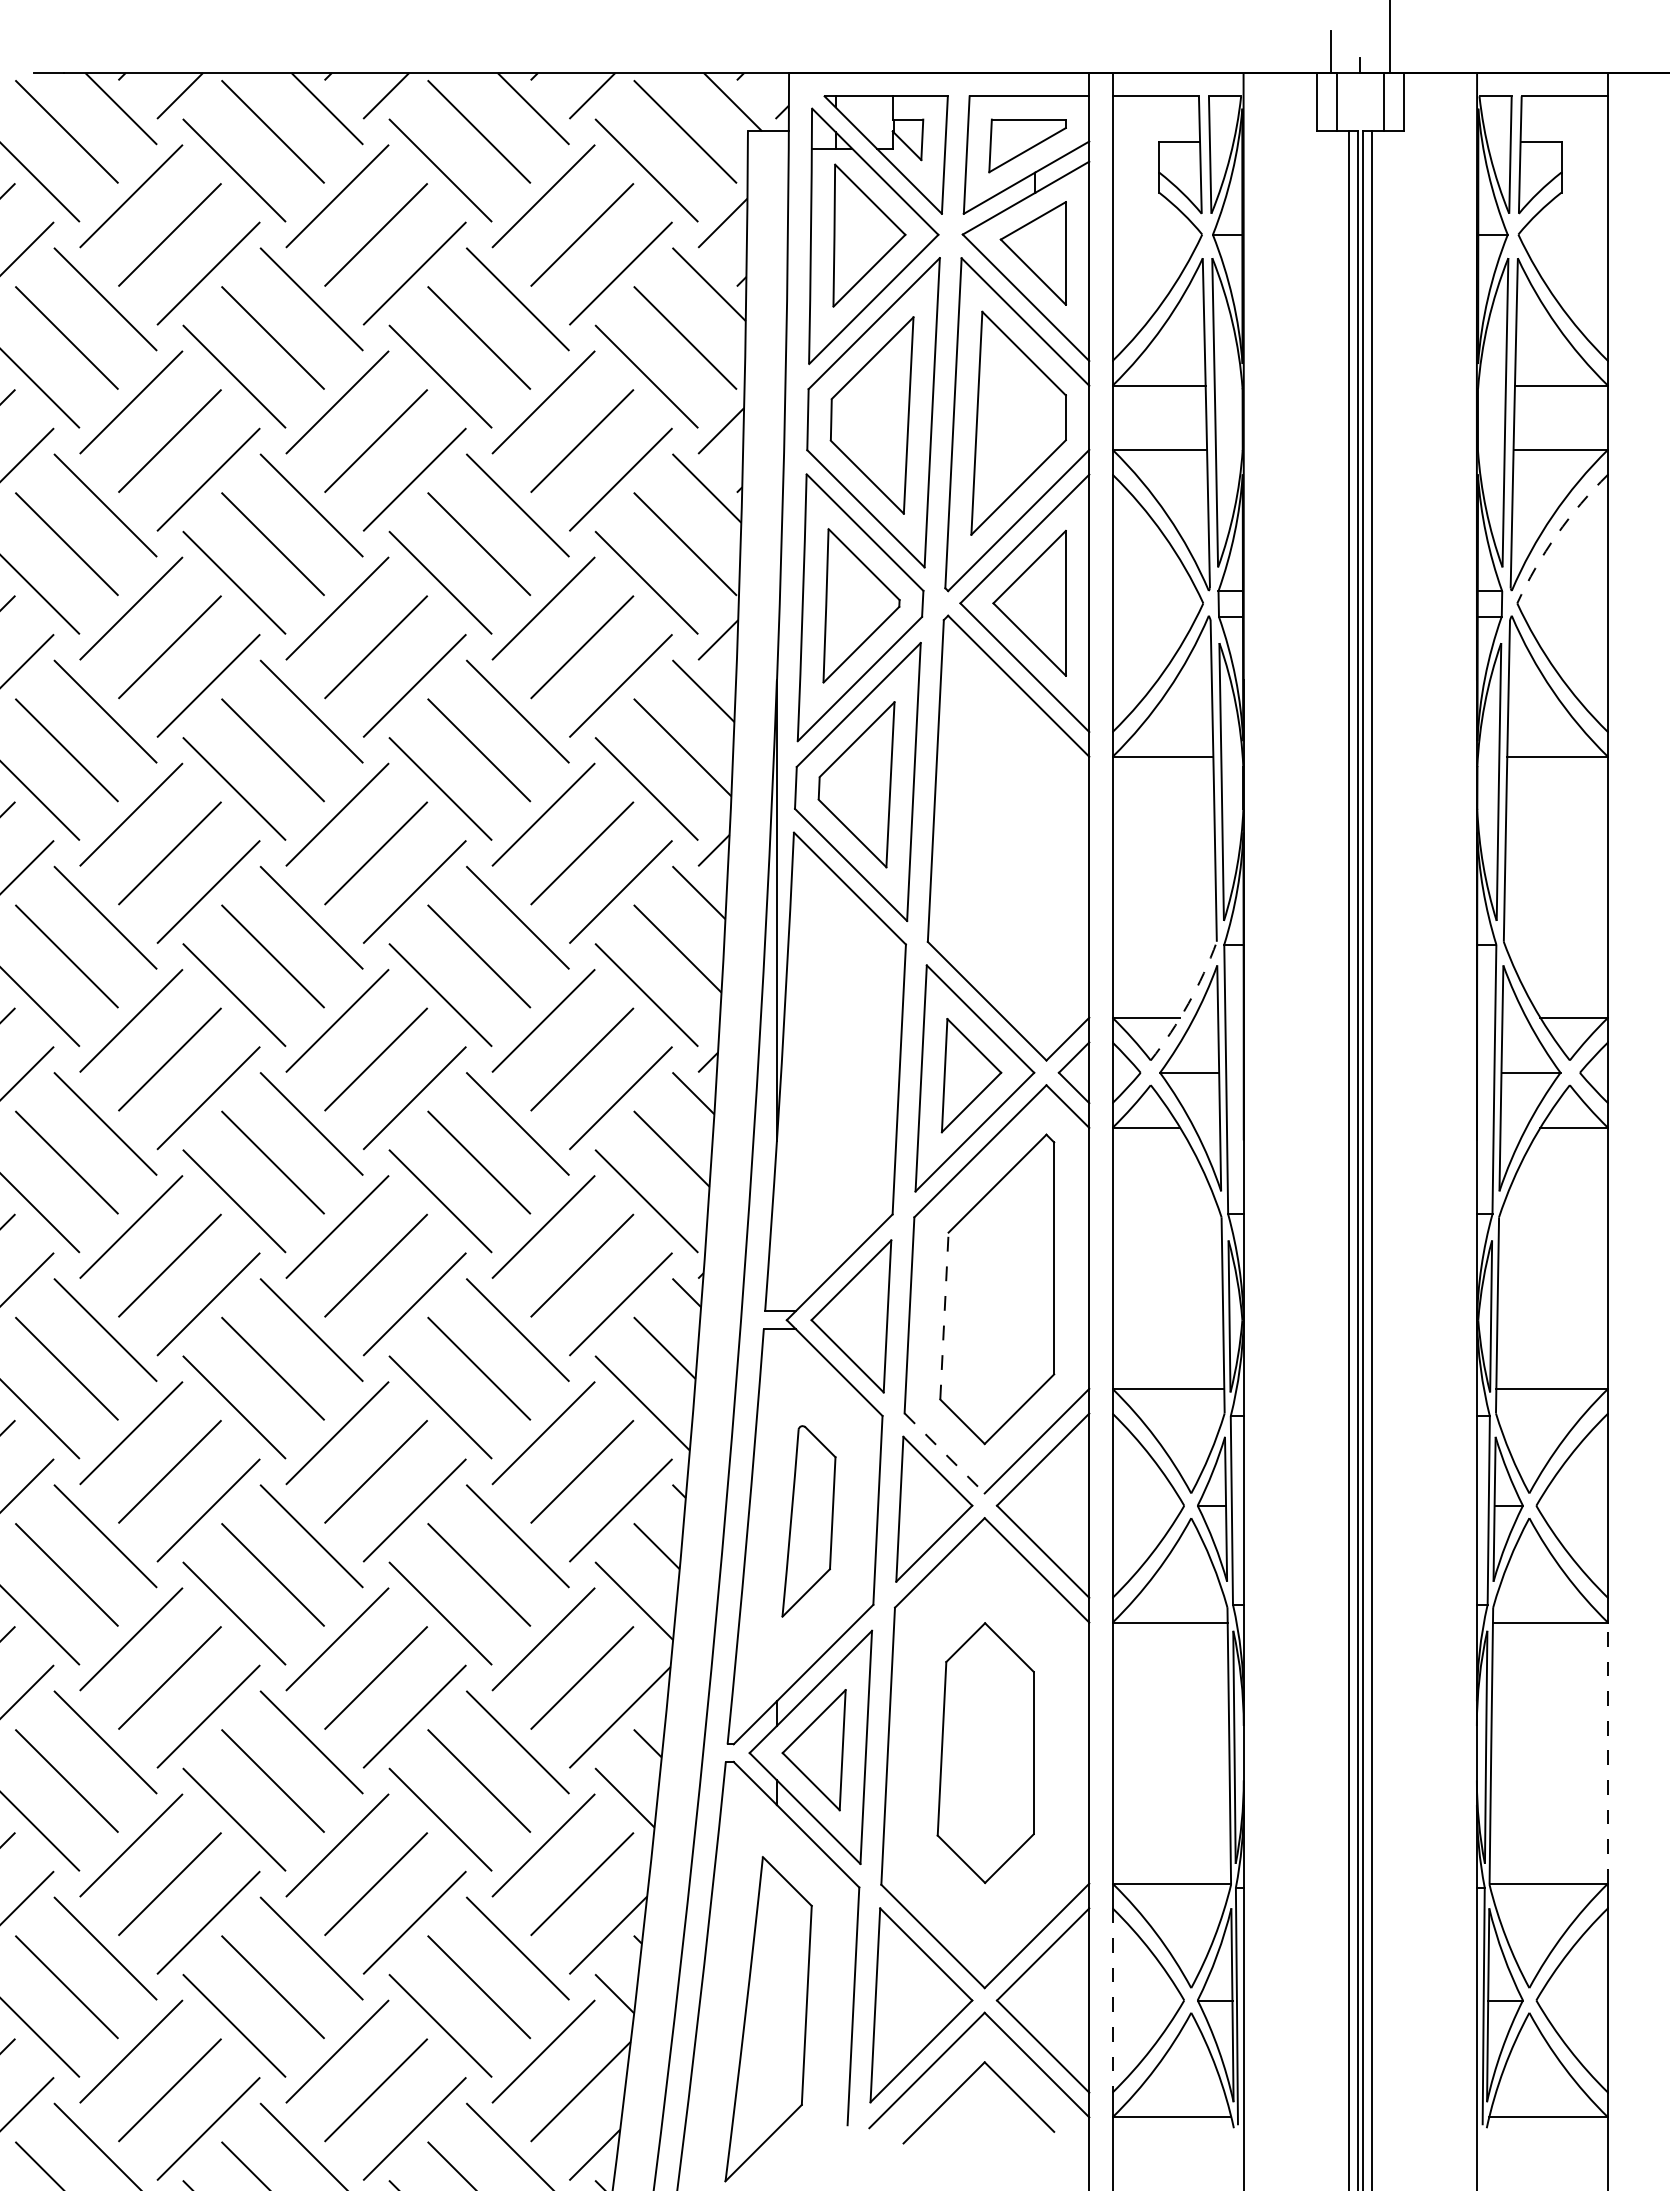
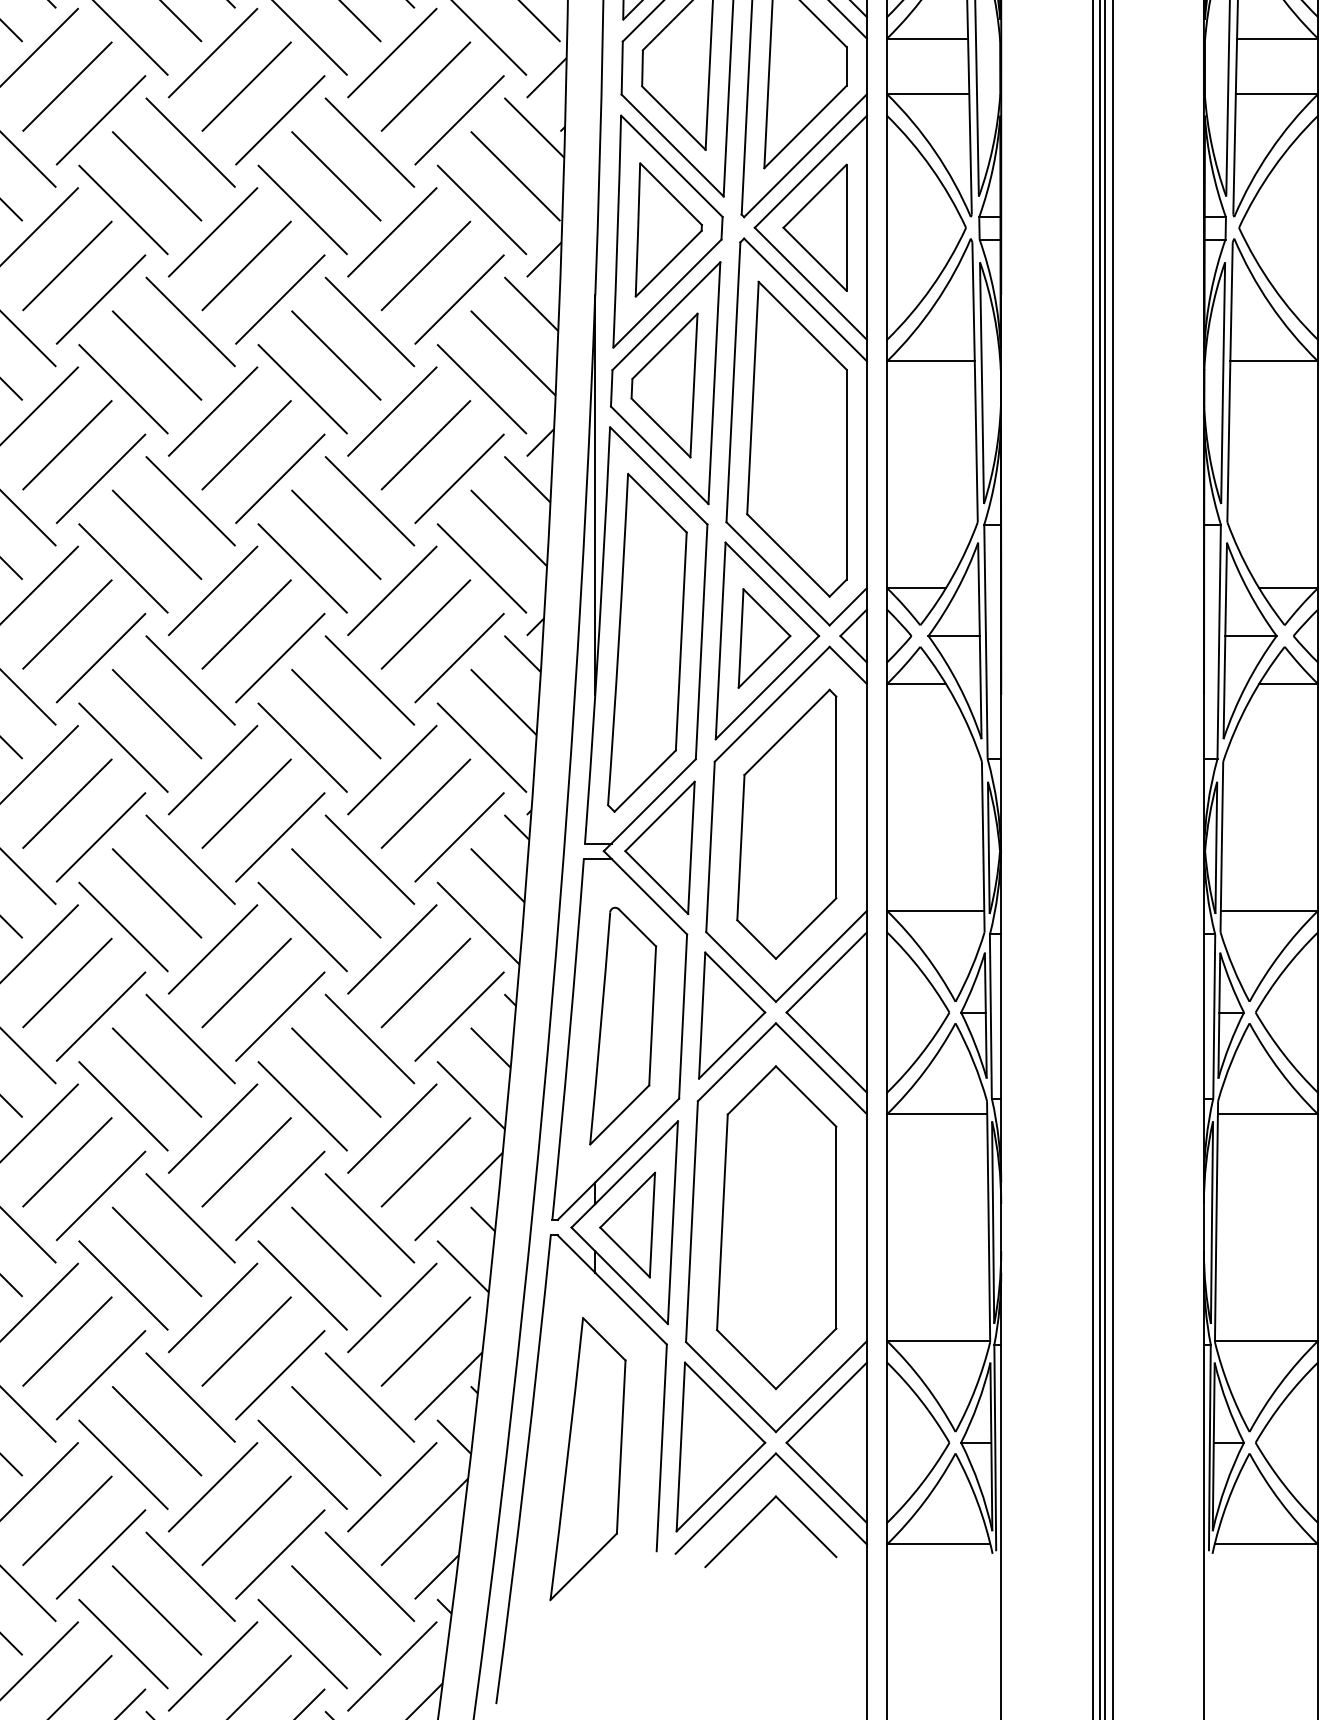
arc: (1556, 534) -> (1273, 167), dashed -> solid
part: (1008, 846) -> (796, 439), added
arc: (1188, 1003) -> (953, 575), dashed -> solid
part: (836, 1080) -> (647, 642), added
line: (944, 1316) -> (740, 847), dashed -> solid
line: (944, 1453) -> (740, 967), dashed -> solid
part: (808, 1521) -> (622, 1026), size x1.43
part: (985, 1752) -> (776, 1227), size x1.43
line: (1608, 1753) -> (1318, 1227), dashed -> solid
line: (1112, 2001) -> (887, 1443), dashed -> solid

